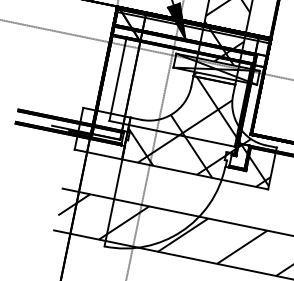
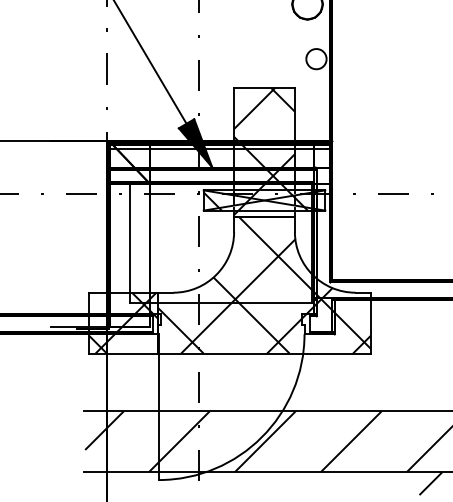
hatch: (216, 69) -> (264, 200), added
hatch: (102, 133) -> (123, 322), added

